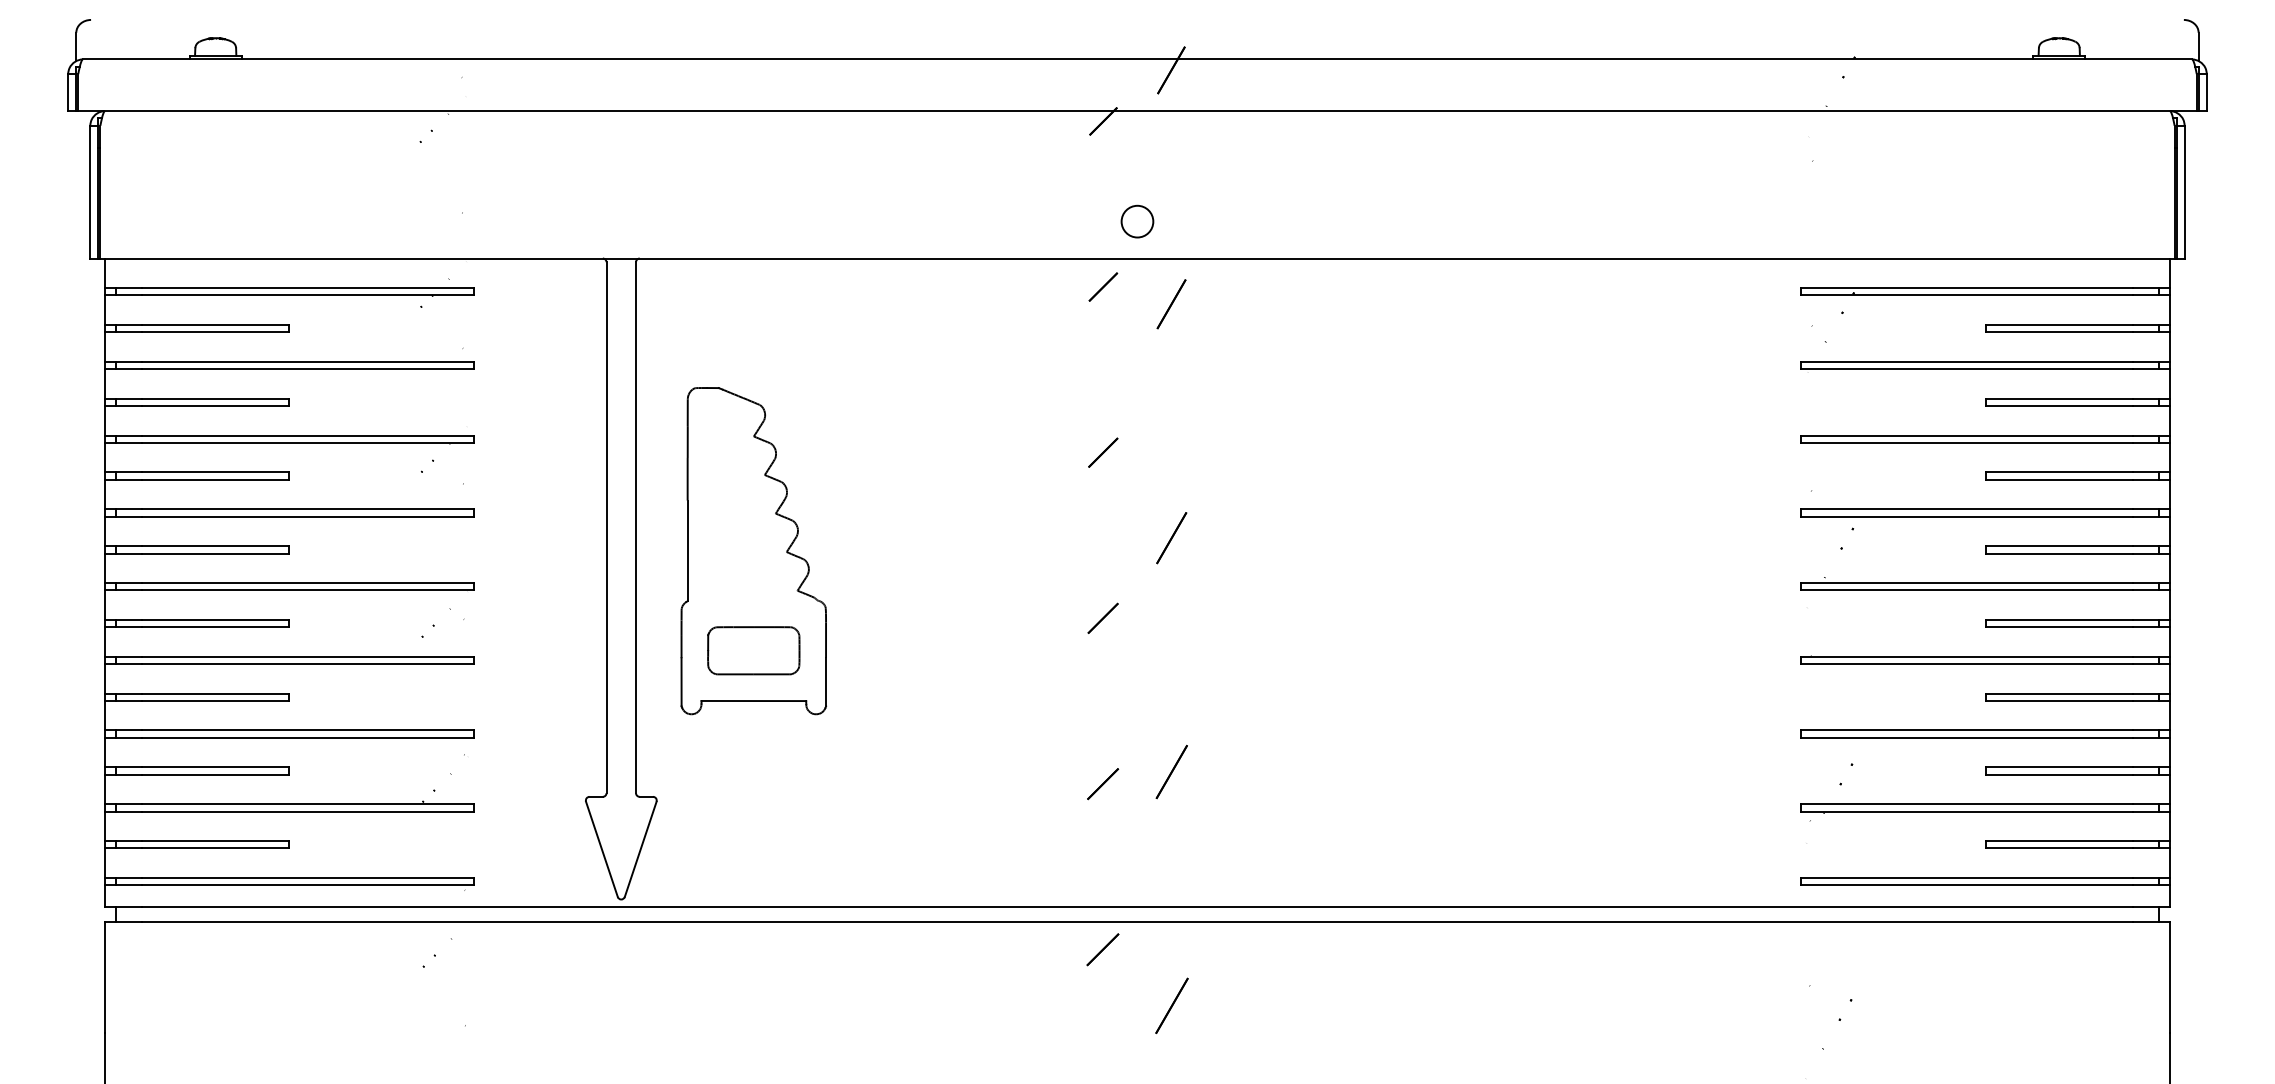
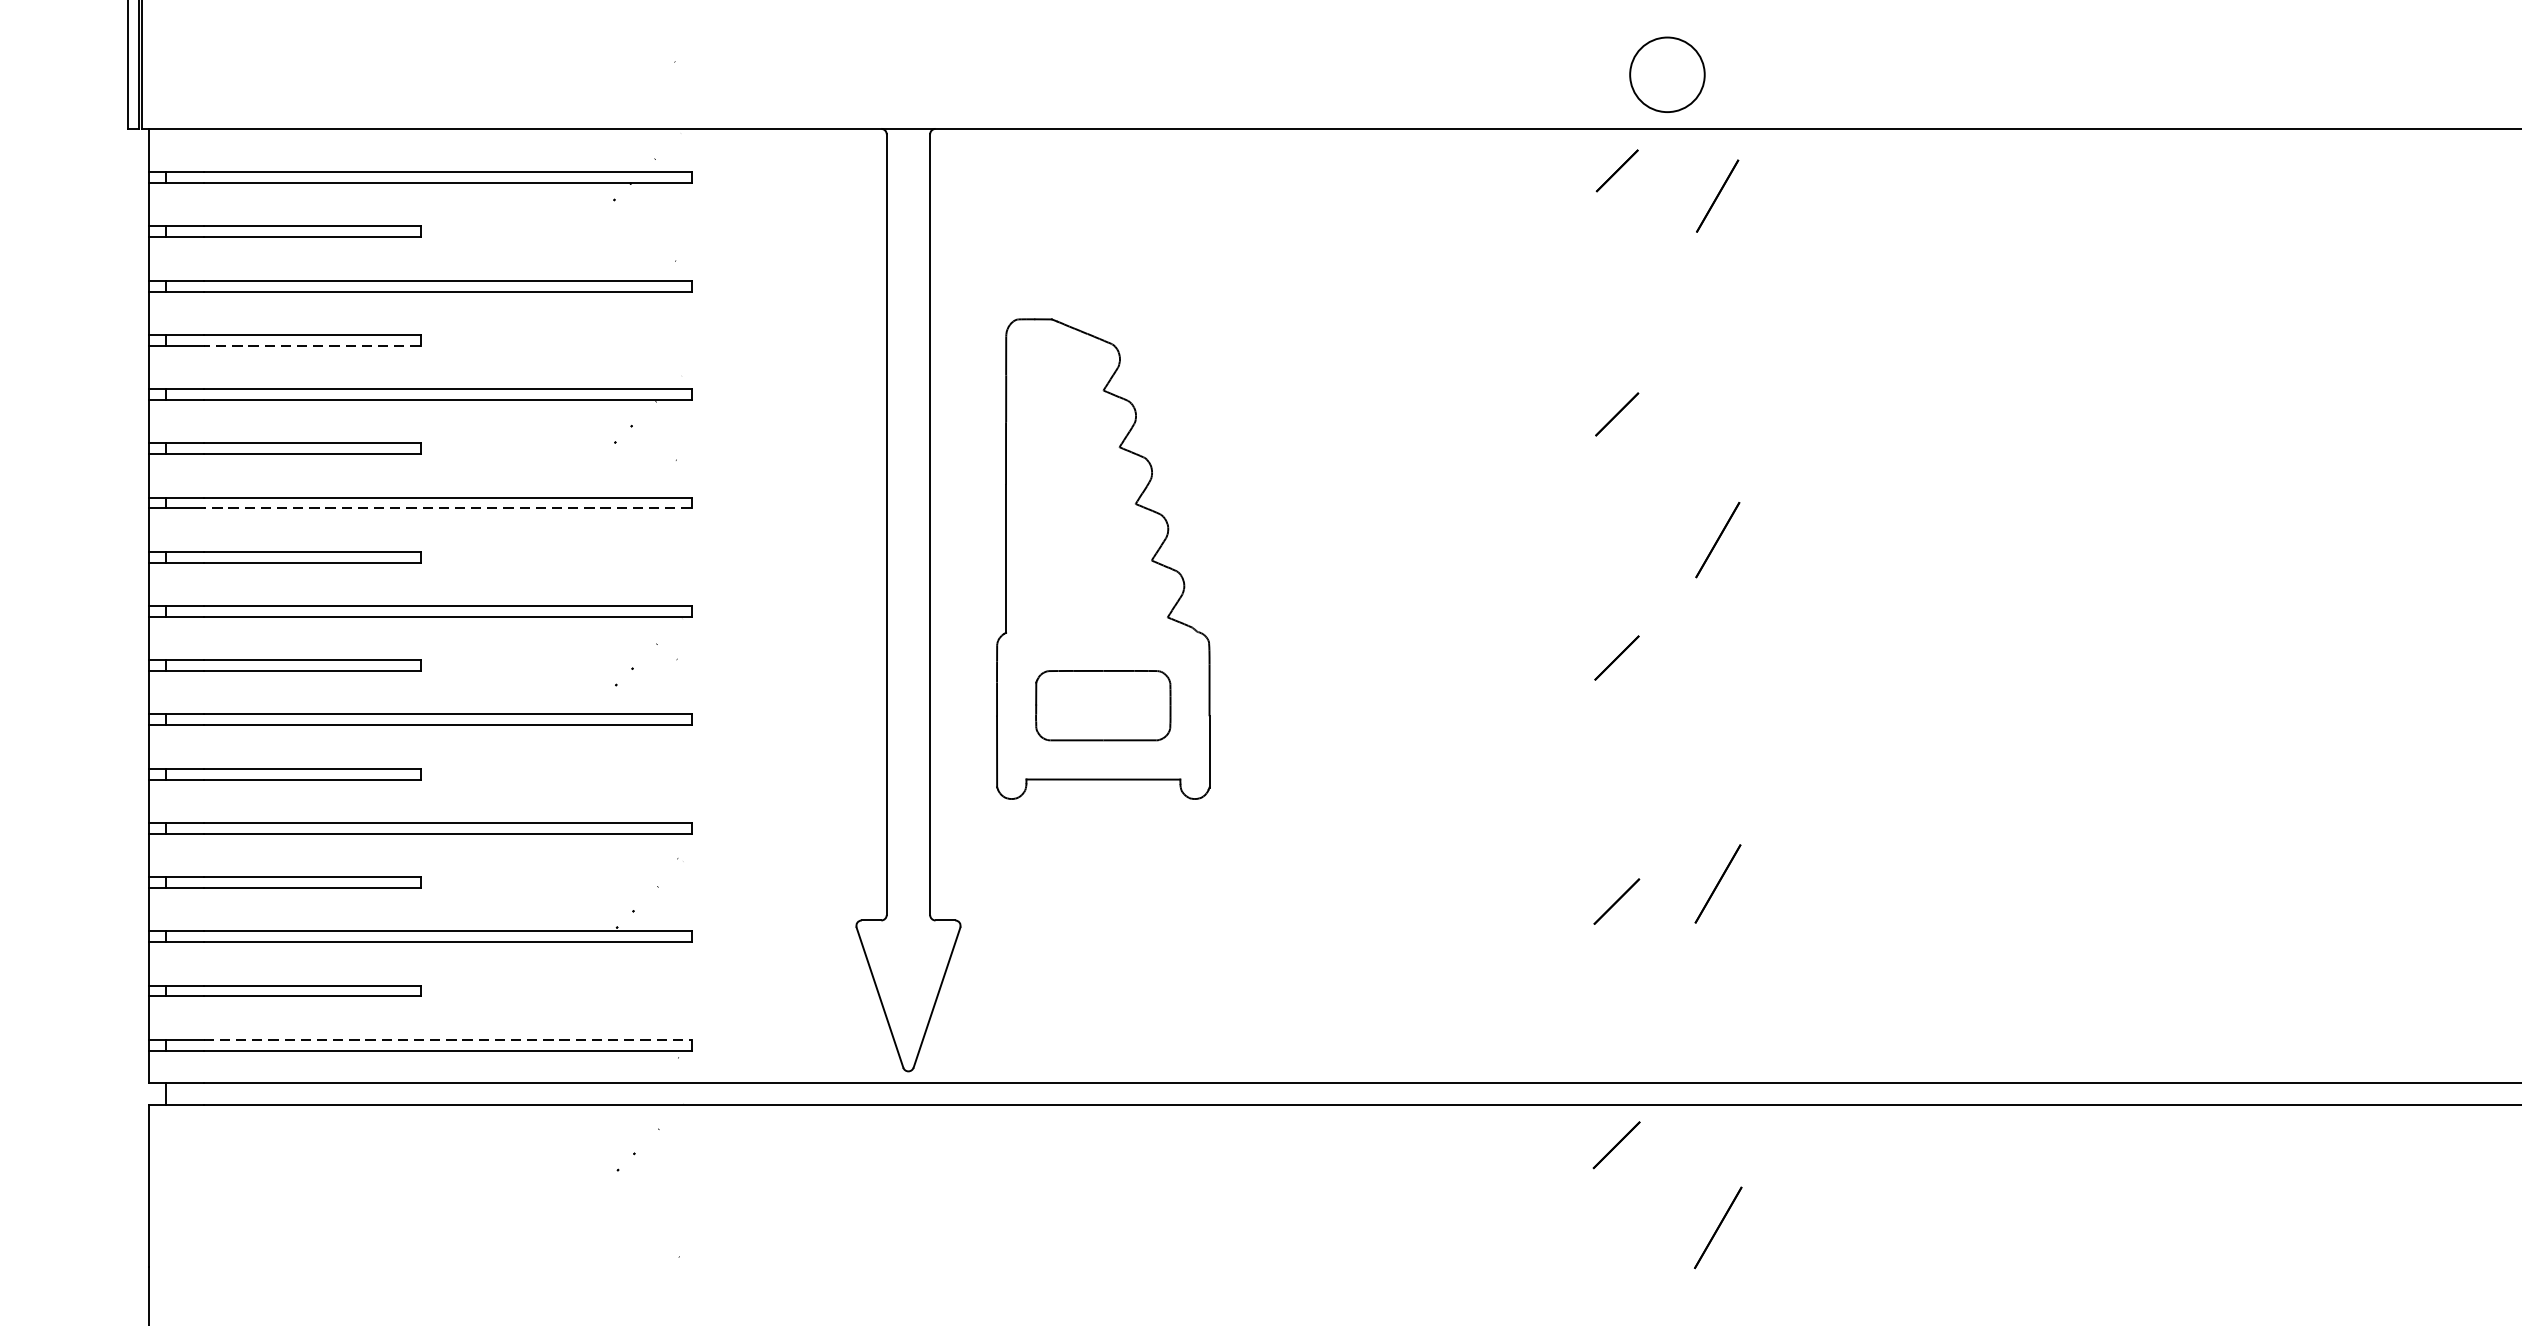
circle: (1137, 221) -> (1667, 74), size x1.6
line: (215, 406) -> (311, 346), solid -> dashed
line: (307, 516) -> (447, 508), solid -> dashed
line: (307, 877) -> (447, 1039), solid -> dashed

